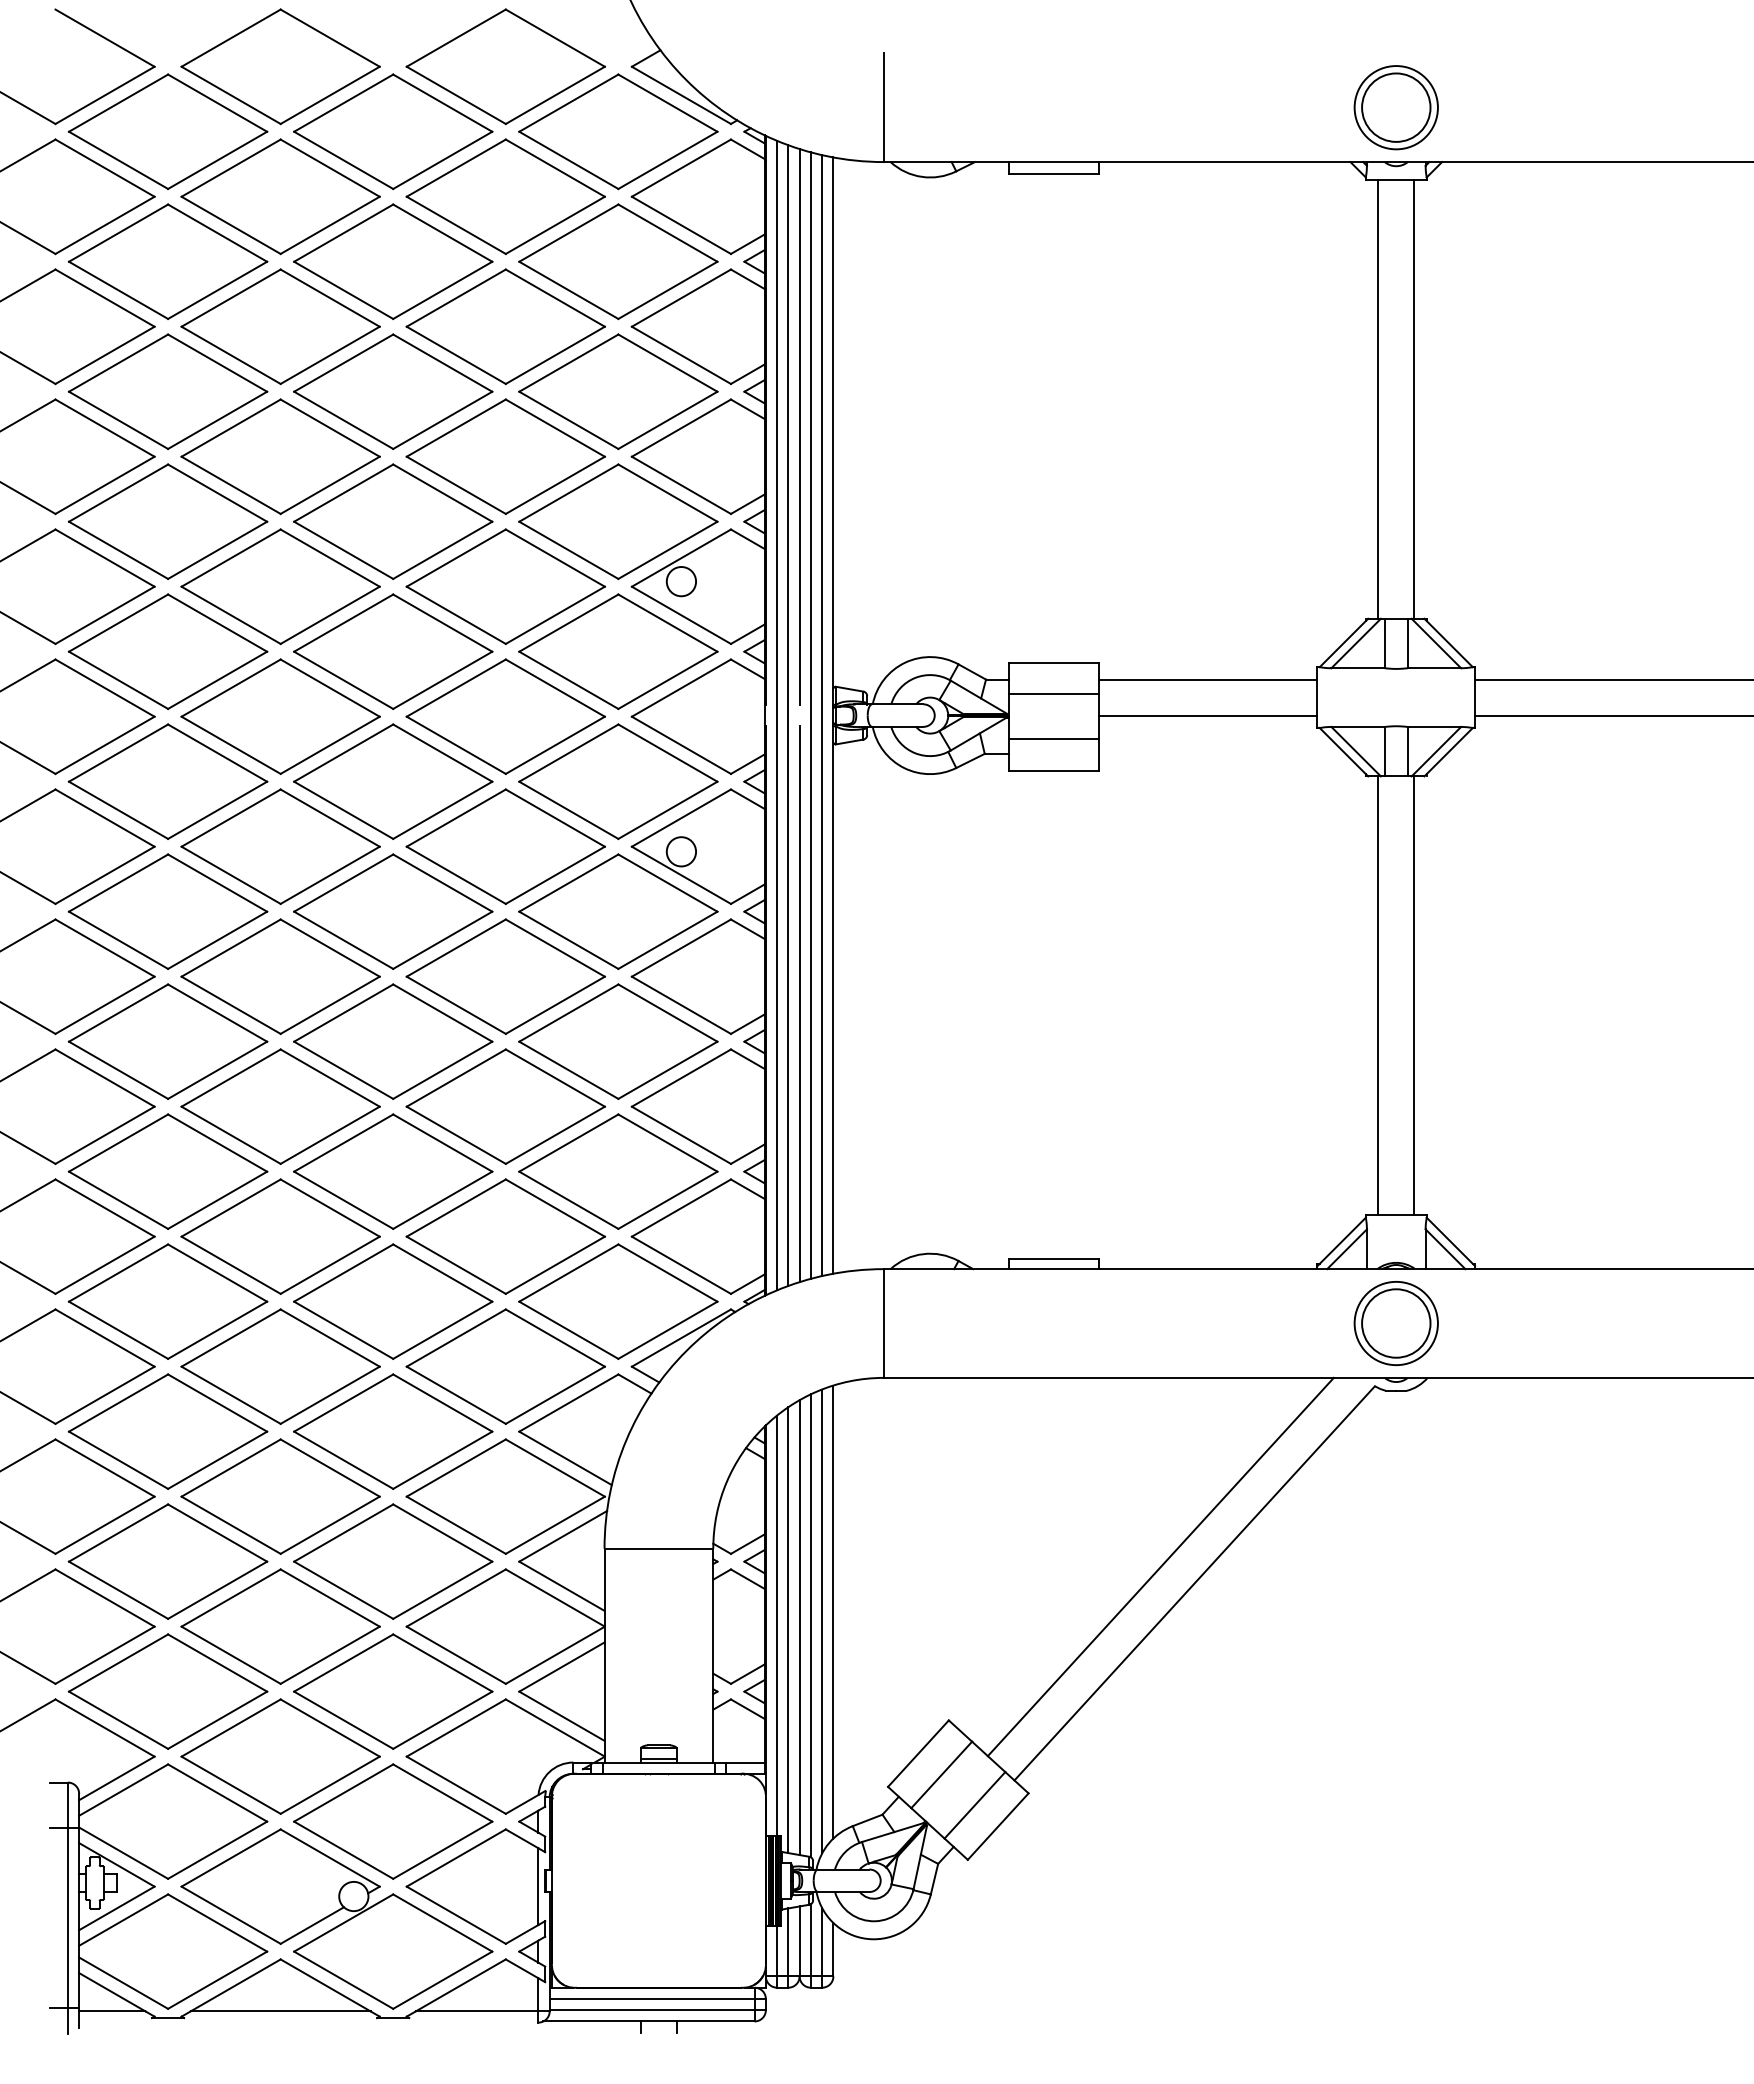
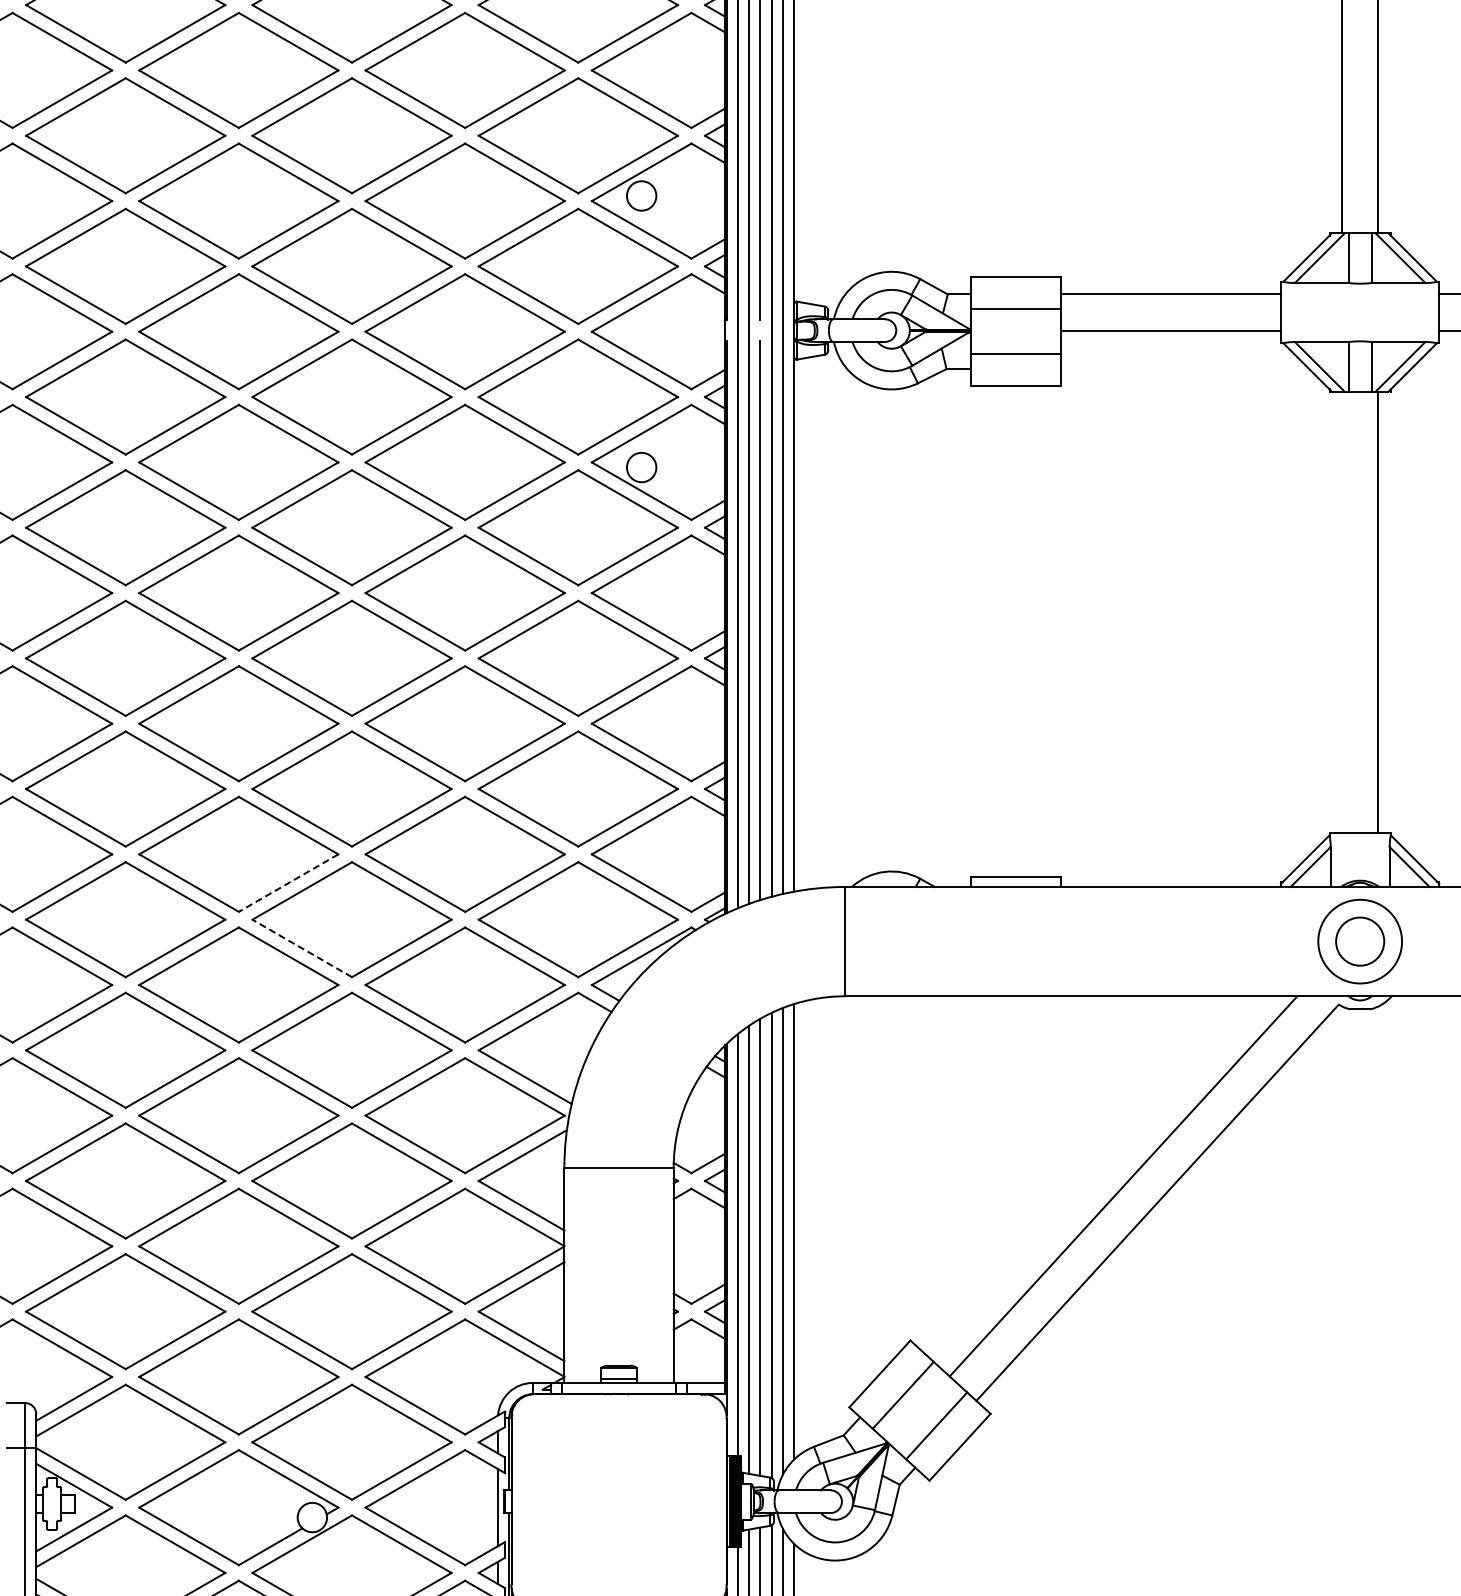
line: (1378, 995) -> (1342, 611), removed
line: (329, 1265) -> (287, 883), solid -> dashed
circle: (1396, 1323) -> (1360, 941), size x0.7
line: (343, 1330) -> (302, 948), solid -> dashed

